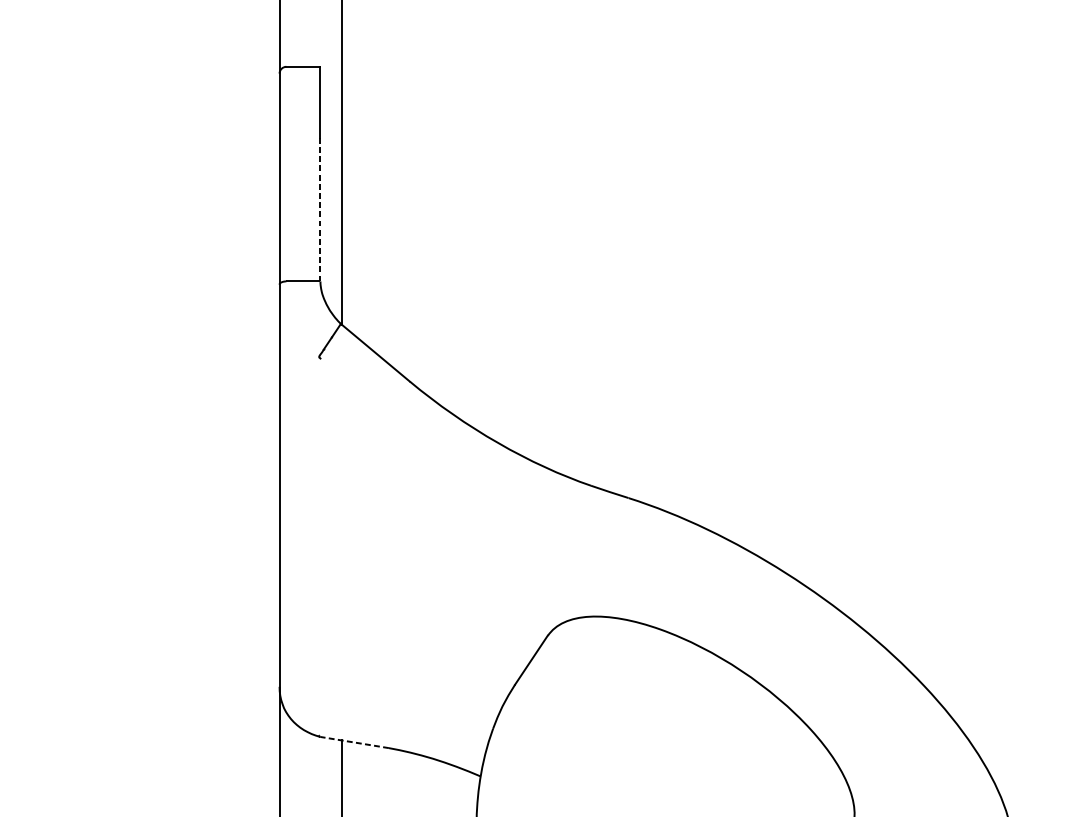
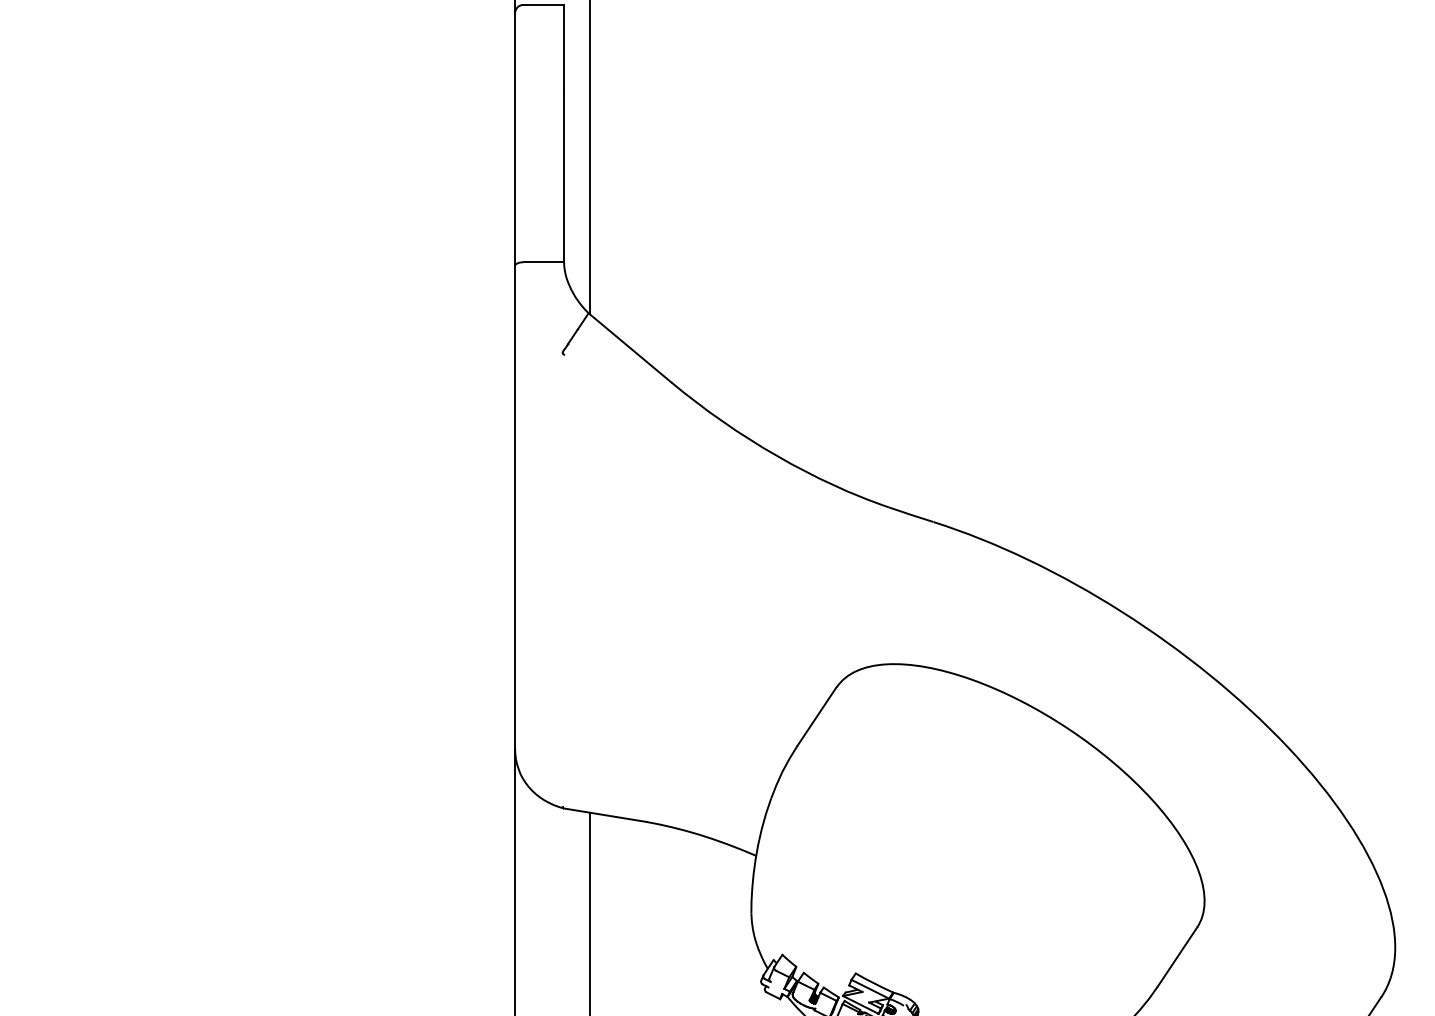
line: (320, 209) -> (564, 176), dashed -> solid
line: (354, 742) -> (605, 815), dashed -> solid

